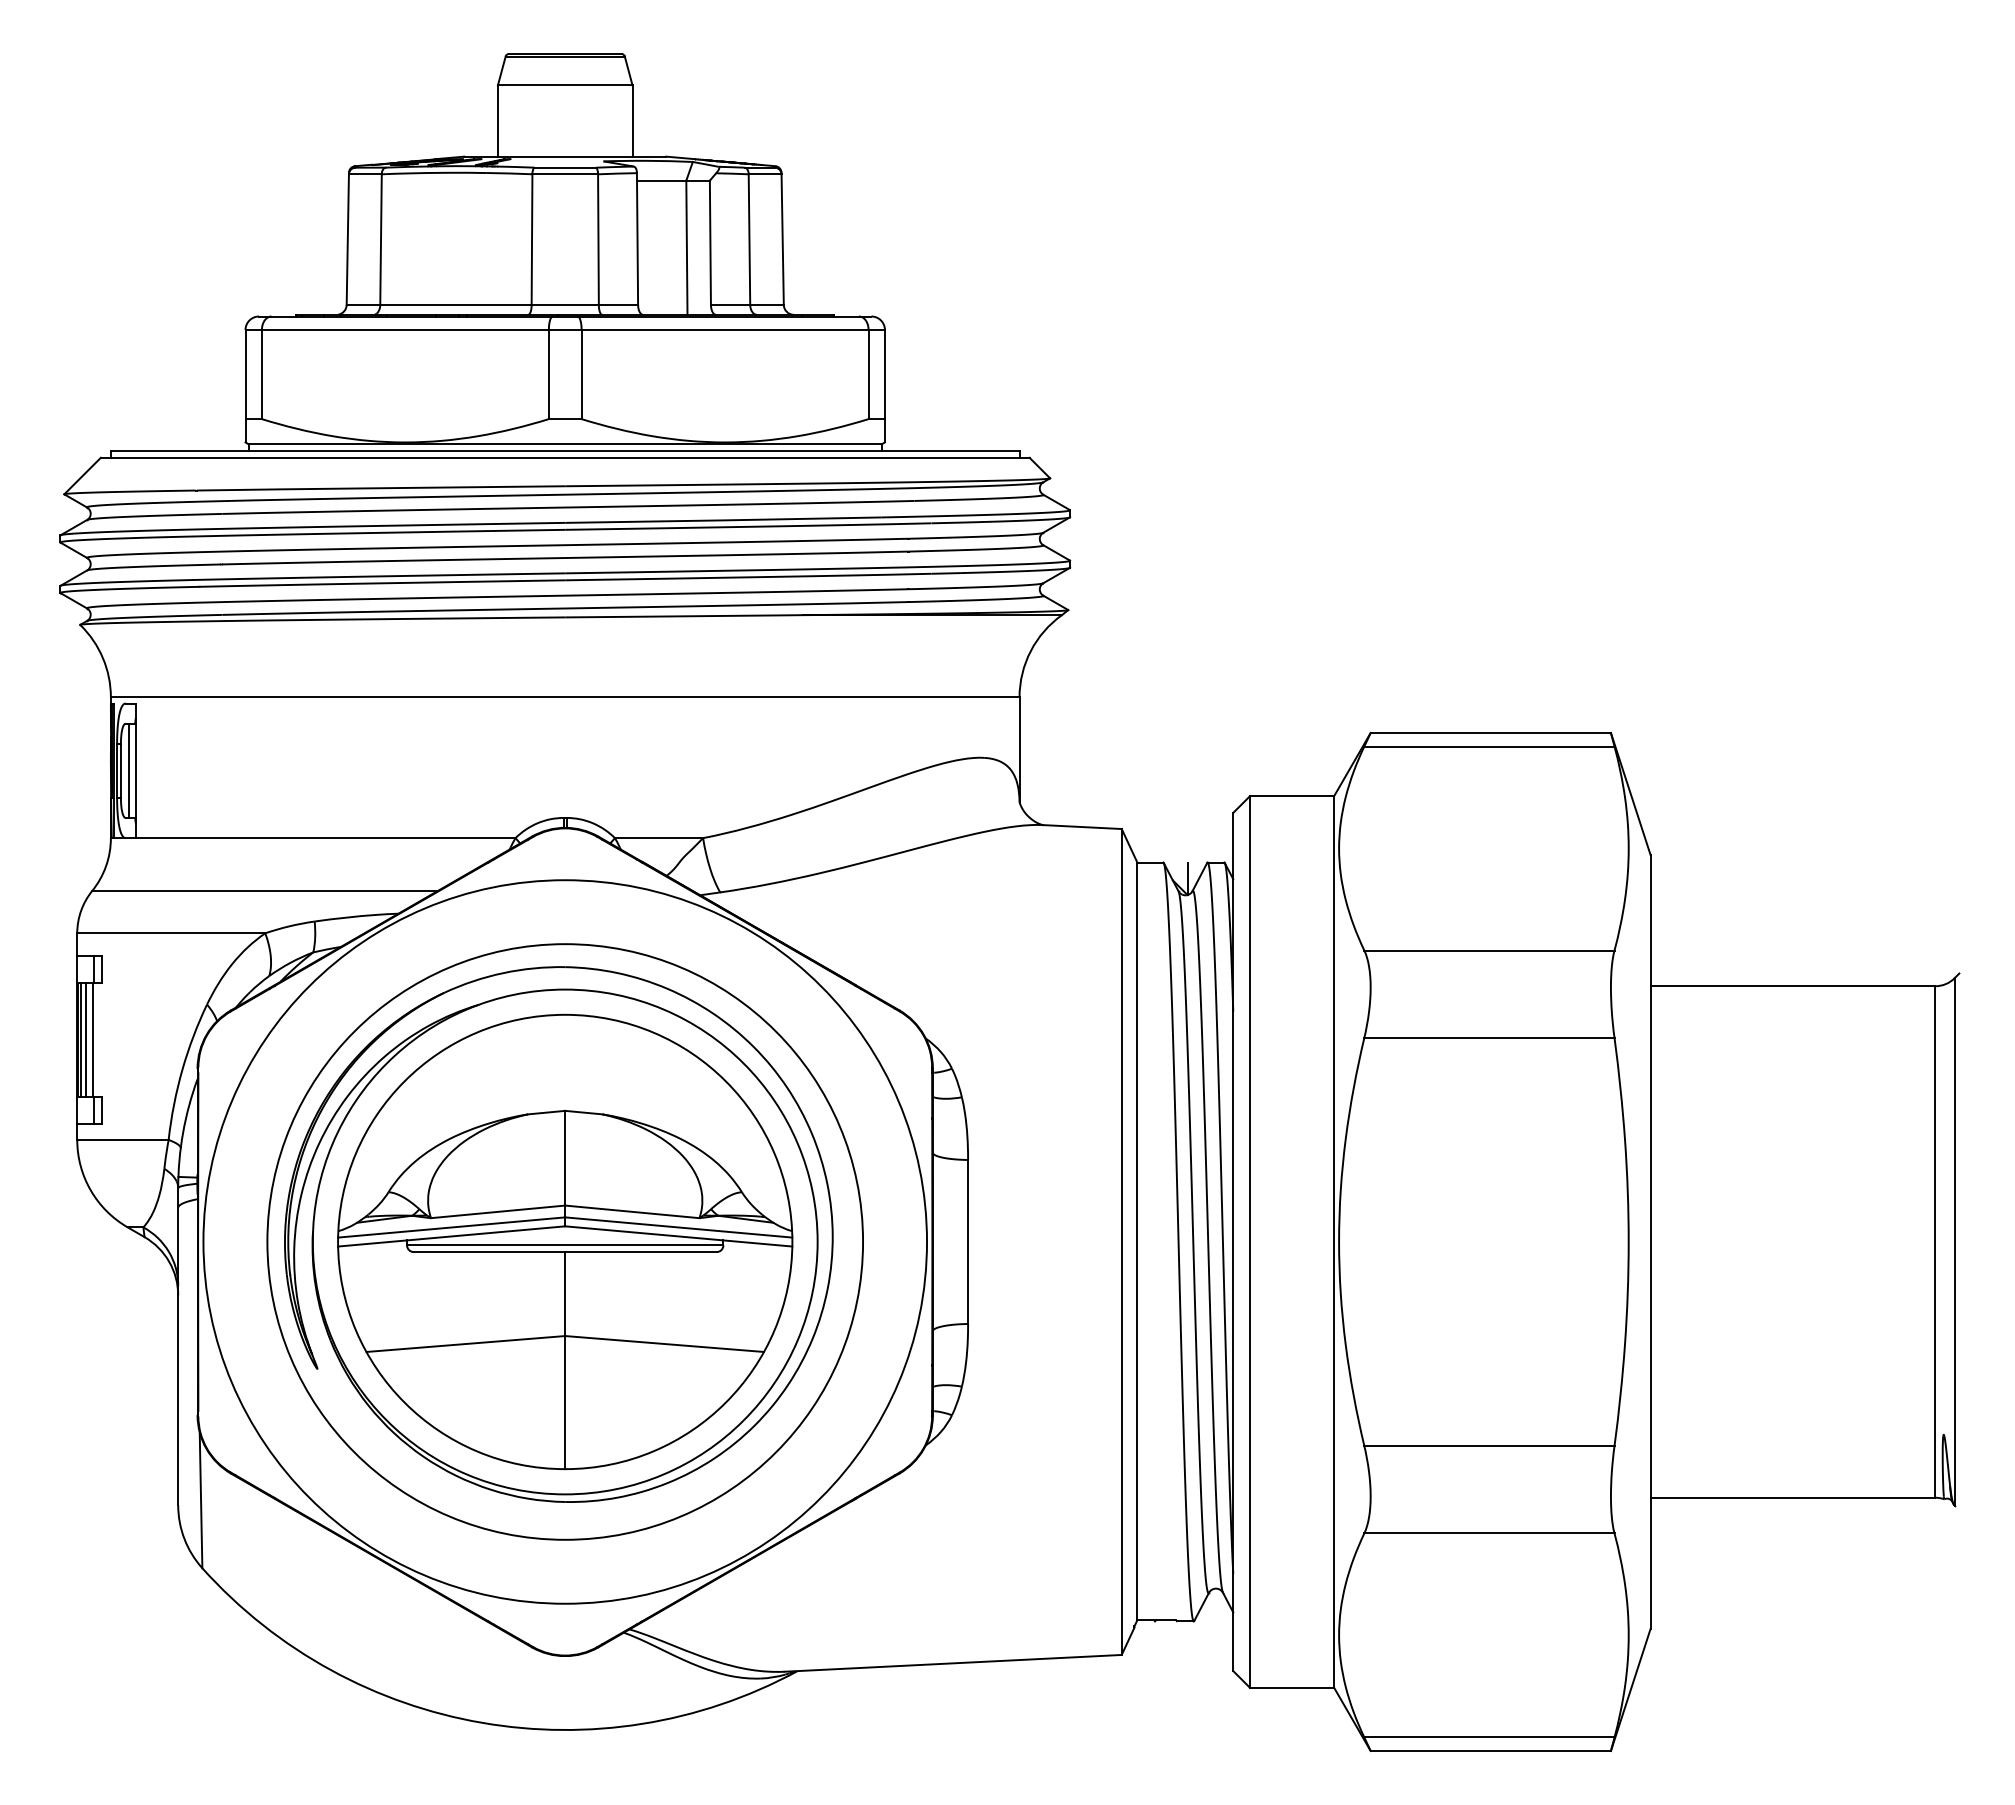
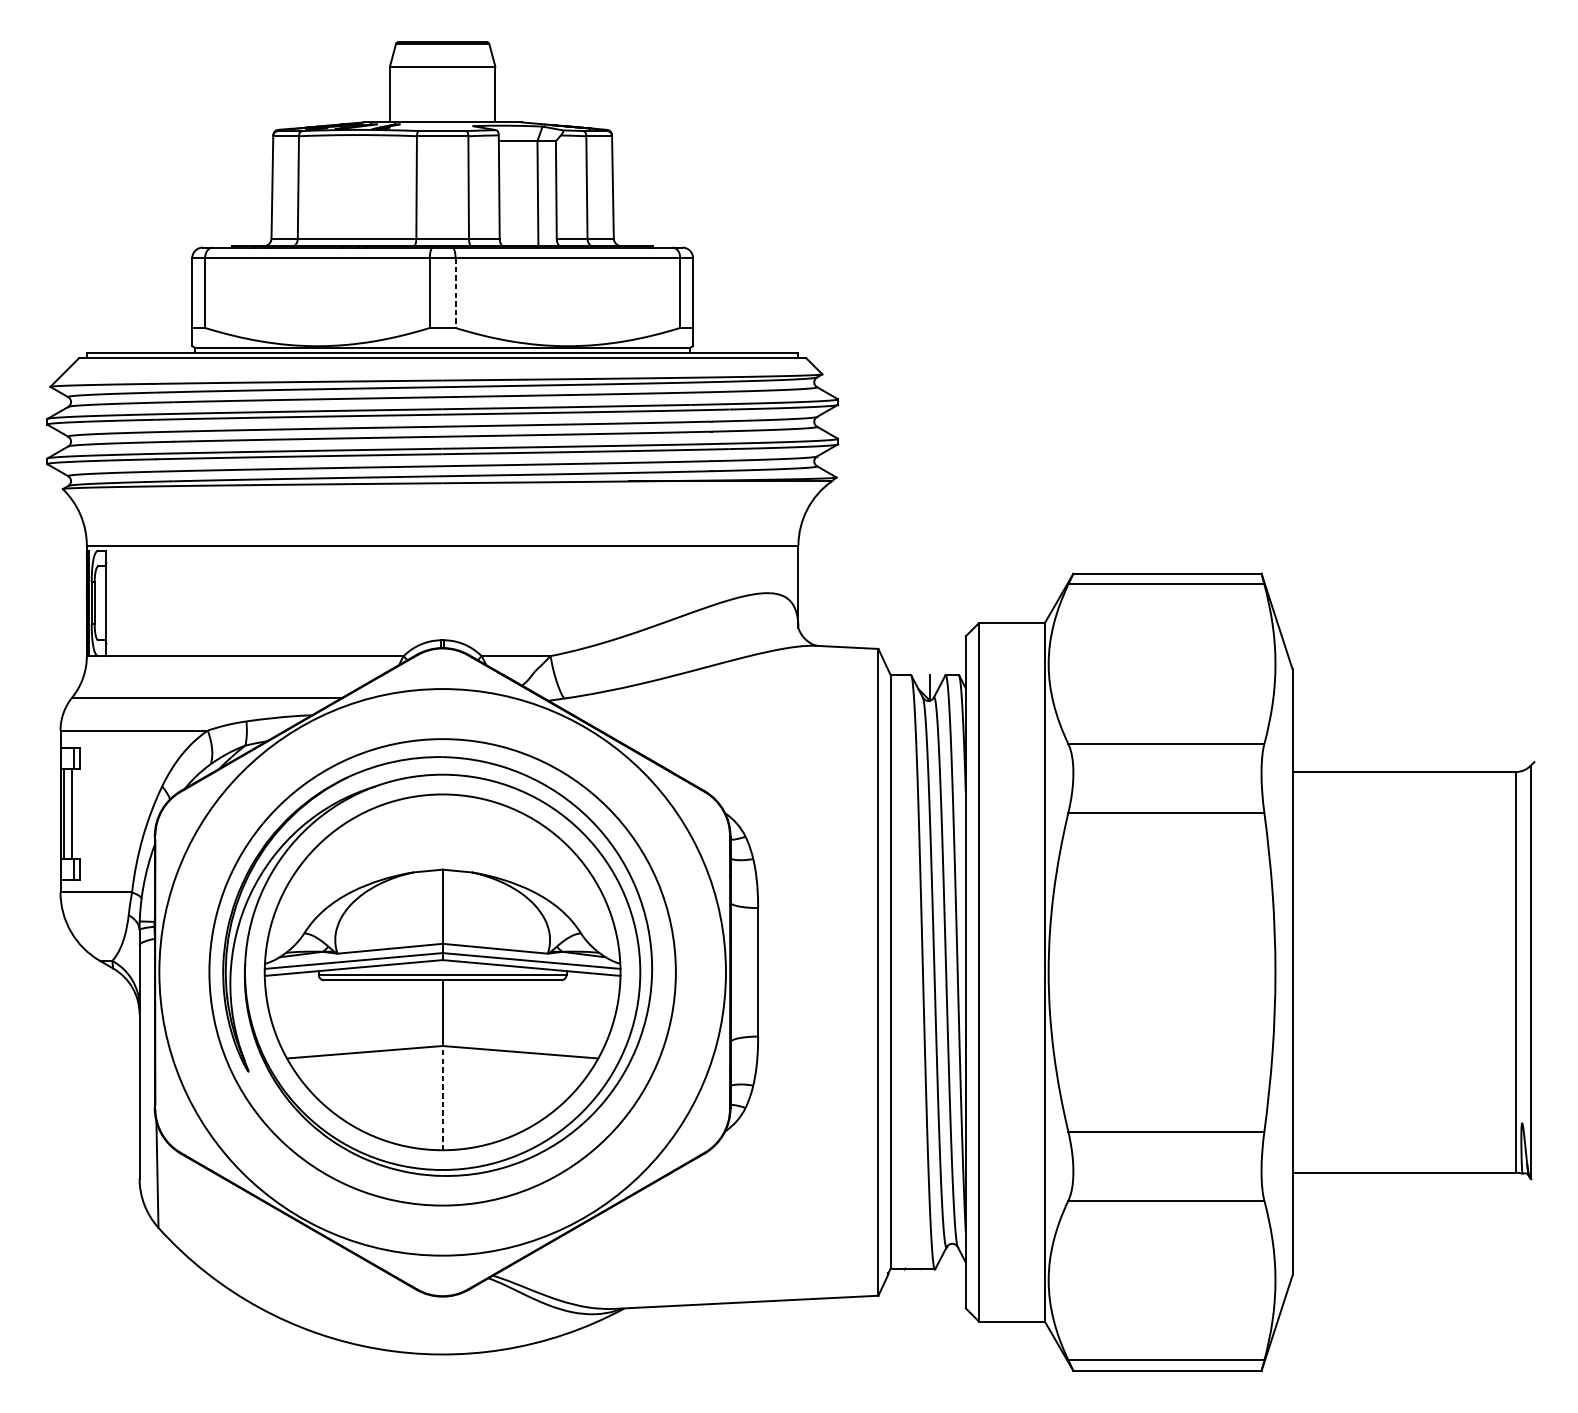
line: (581, 374) -> (455, 293), solid -> dashed
line: (129, 770) -> (101, 603), removed
line: (86, 1039) -> (67, 813), removed
line: (565, 1402) -> (442, 1098), solid -> dashed

